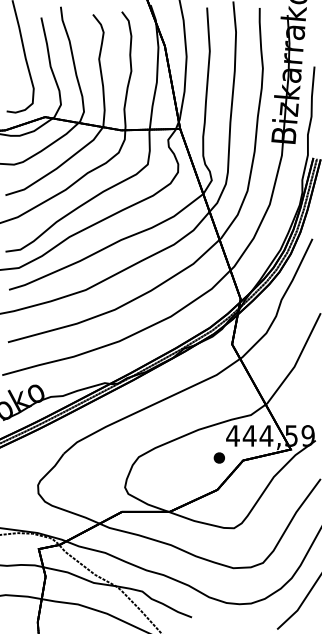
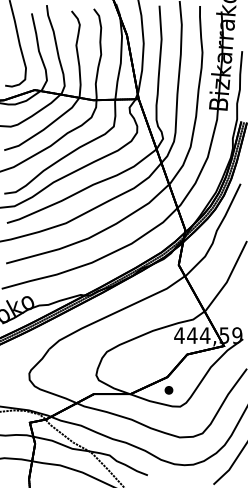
part: (218, 457) -> (168, 389), moved

